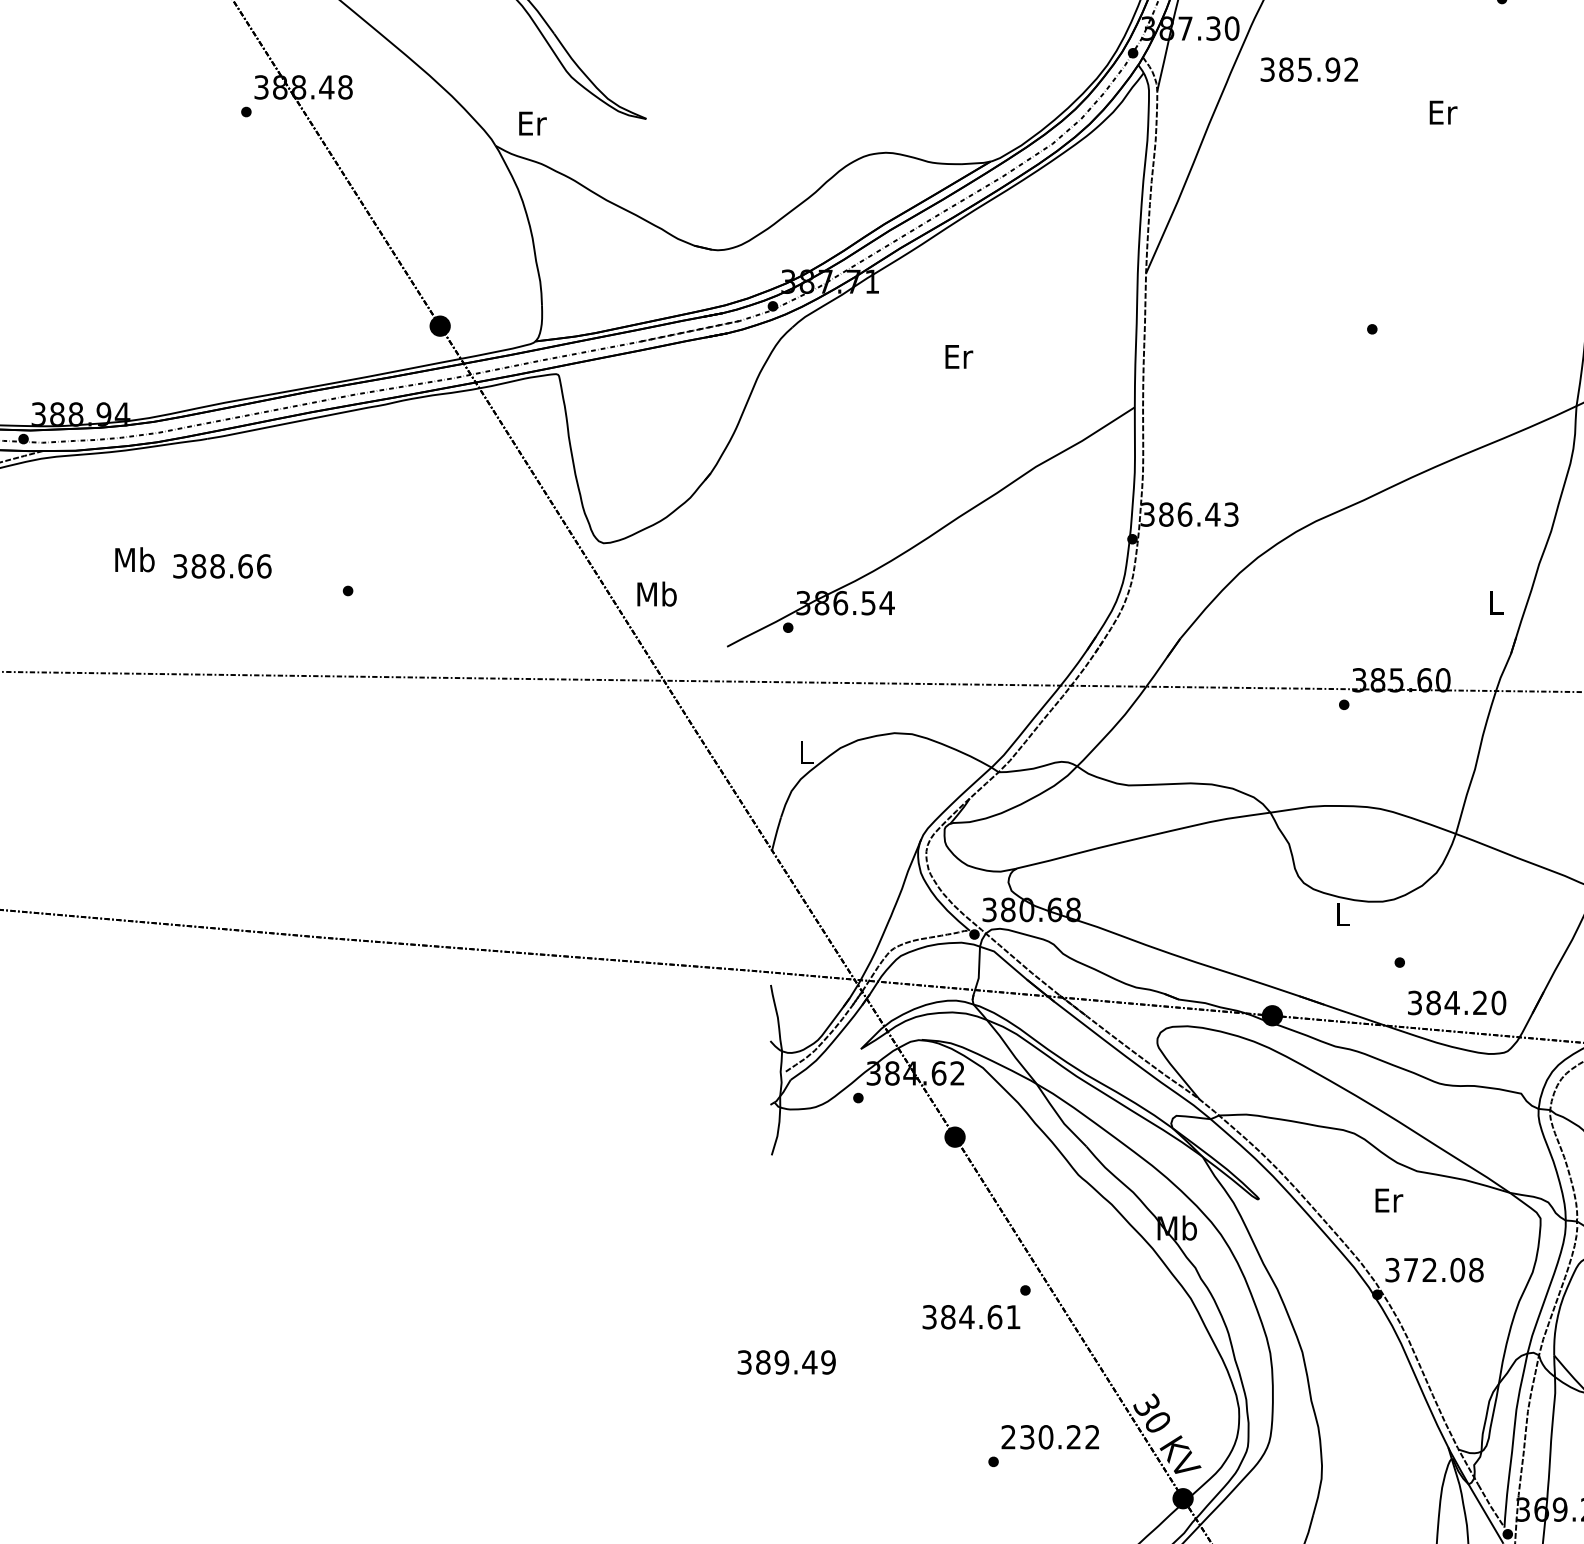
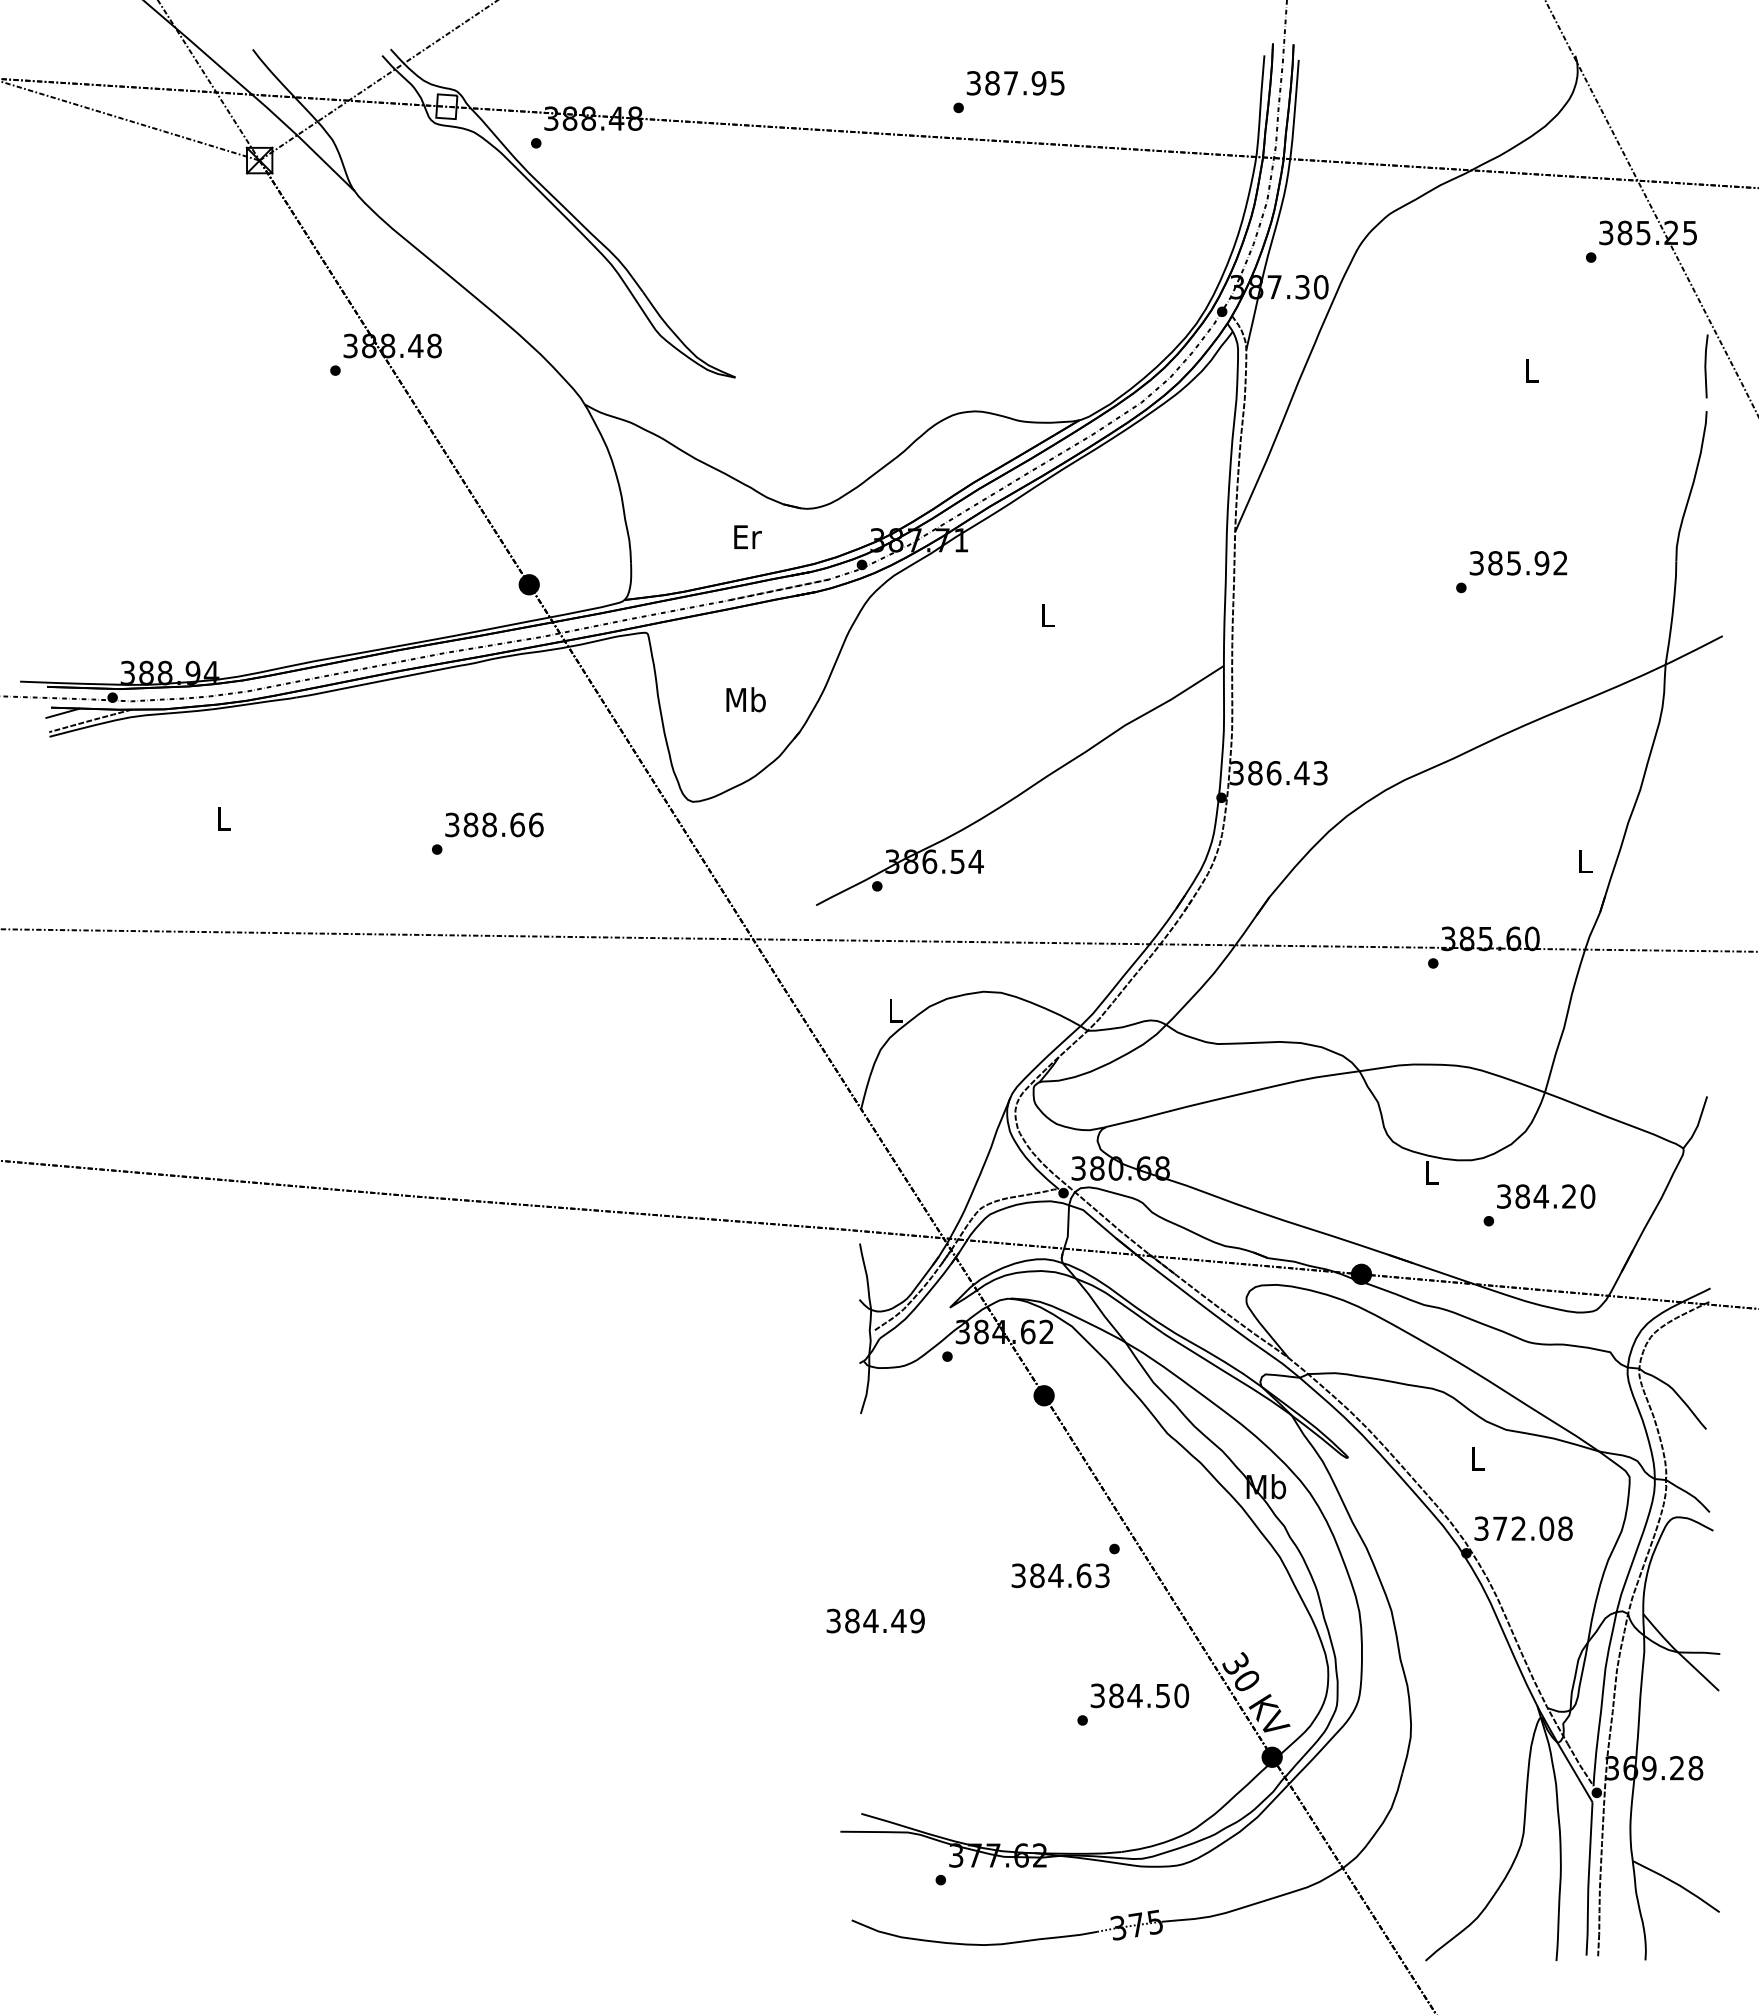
text: (1309, 69) -> (1518, 563), moved
text: (1443, 112) -> (1532, 371), Er -> L
text: (532, 122) -> (747, 536), moved
text: (959, 356) -> (1048, 615), Er -> L
text: (134, 558) -> (223, 817), Mb -> L
text: (222, 565) -> (494, 824), moved
text: (656, 593) -> (745, 699), moved
text: (1457, 1002) -> (1546, 1196), moved
text: (1389, 1199) -> (1478, 1458), Er -> L
text: (1013, 1316) -> (1102, 1575), 384.61 -> 384.63
text: (781, 1361) -> (870, 1620), 389.49 -> 384.49
text: (1050, 1436) -> (1139, 1695), 230.22 -> 384.50

